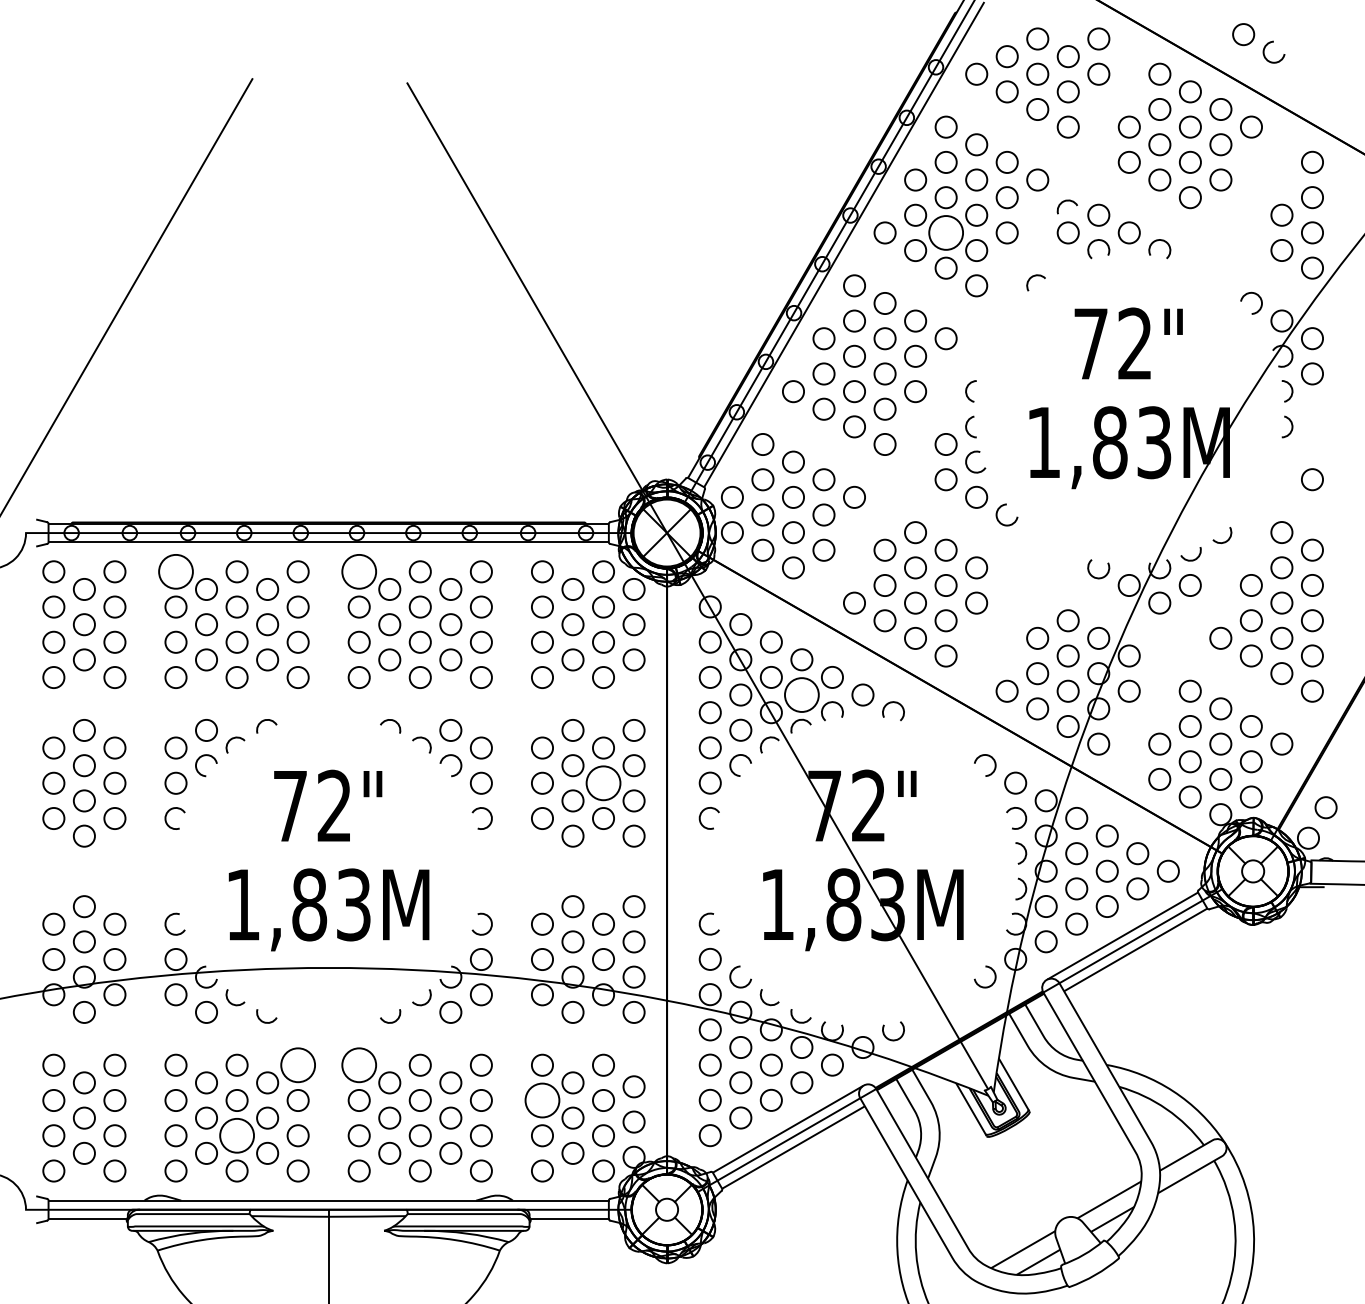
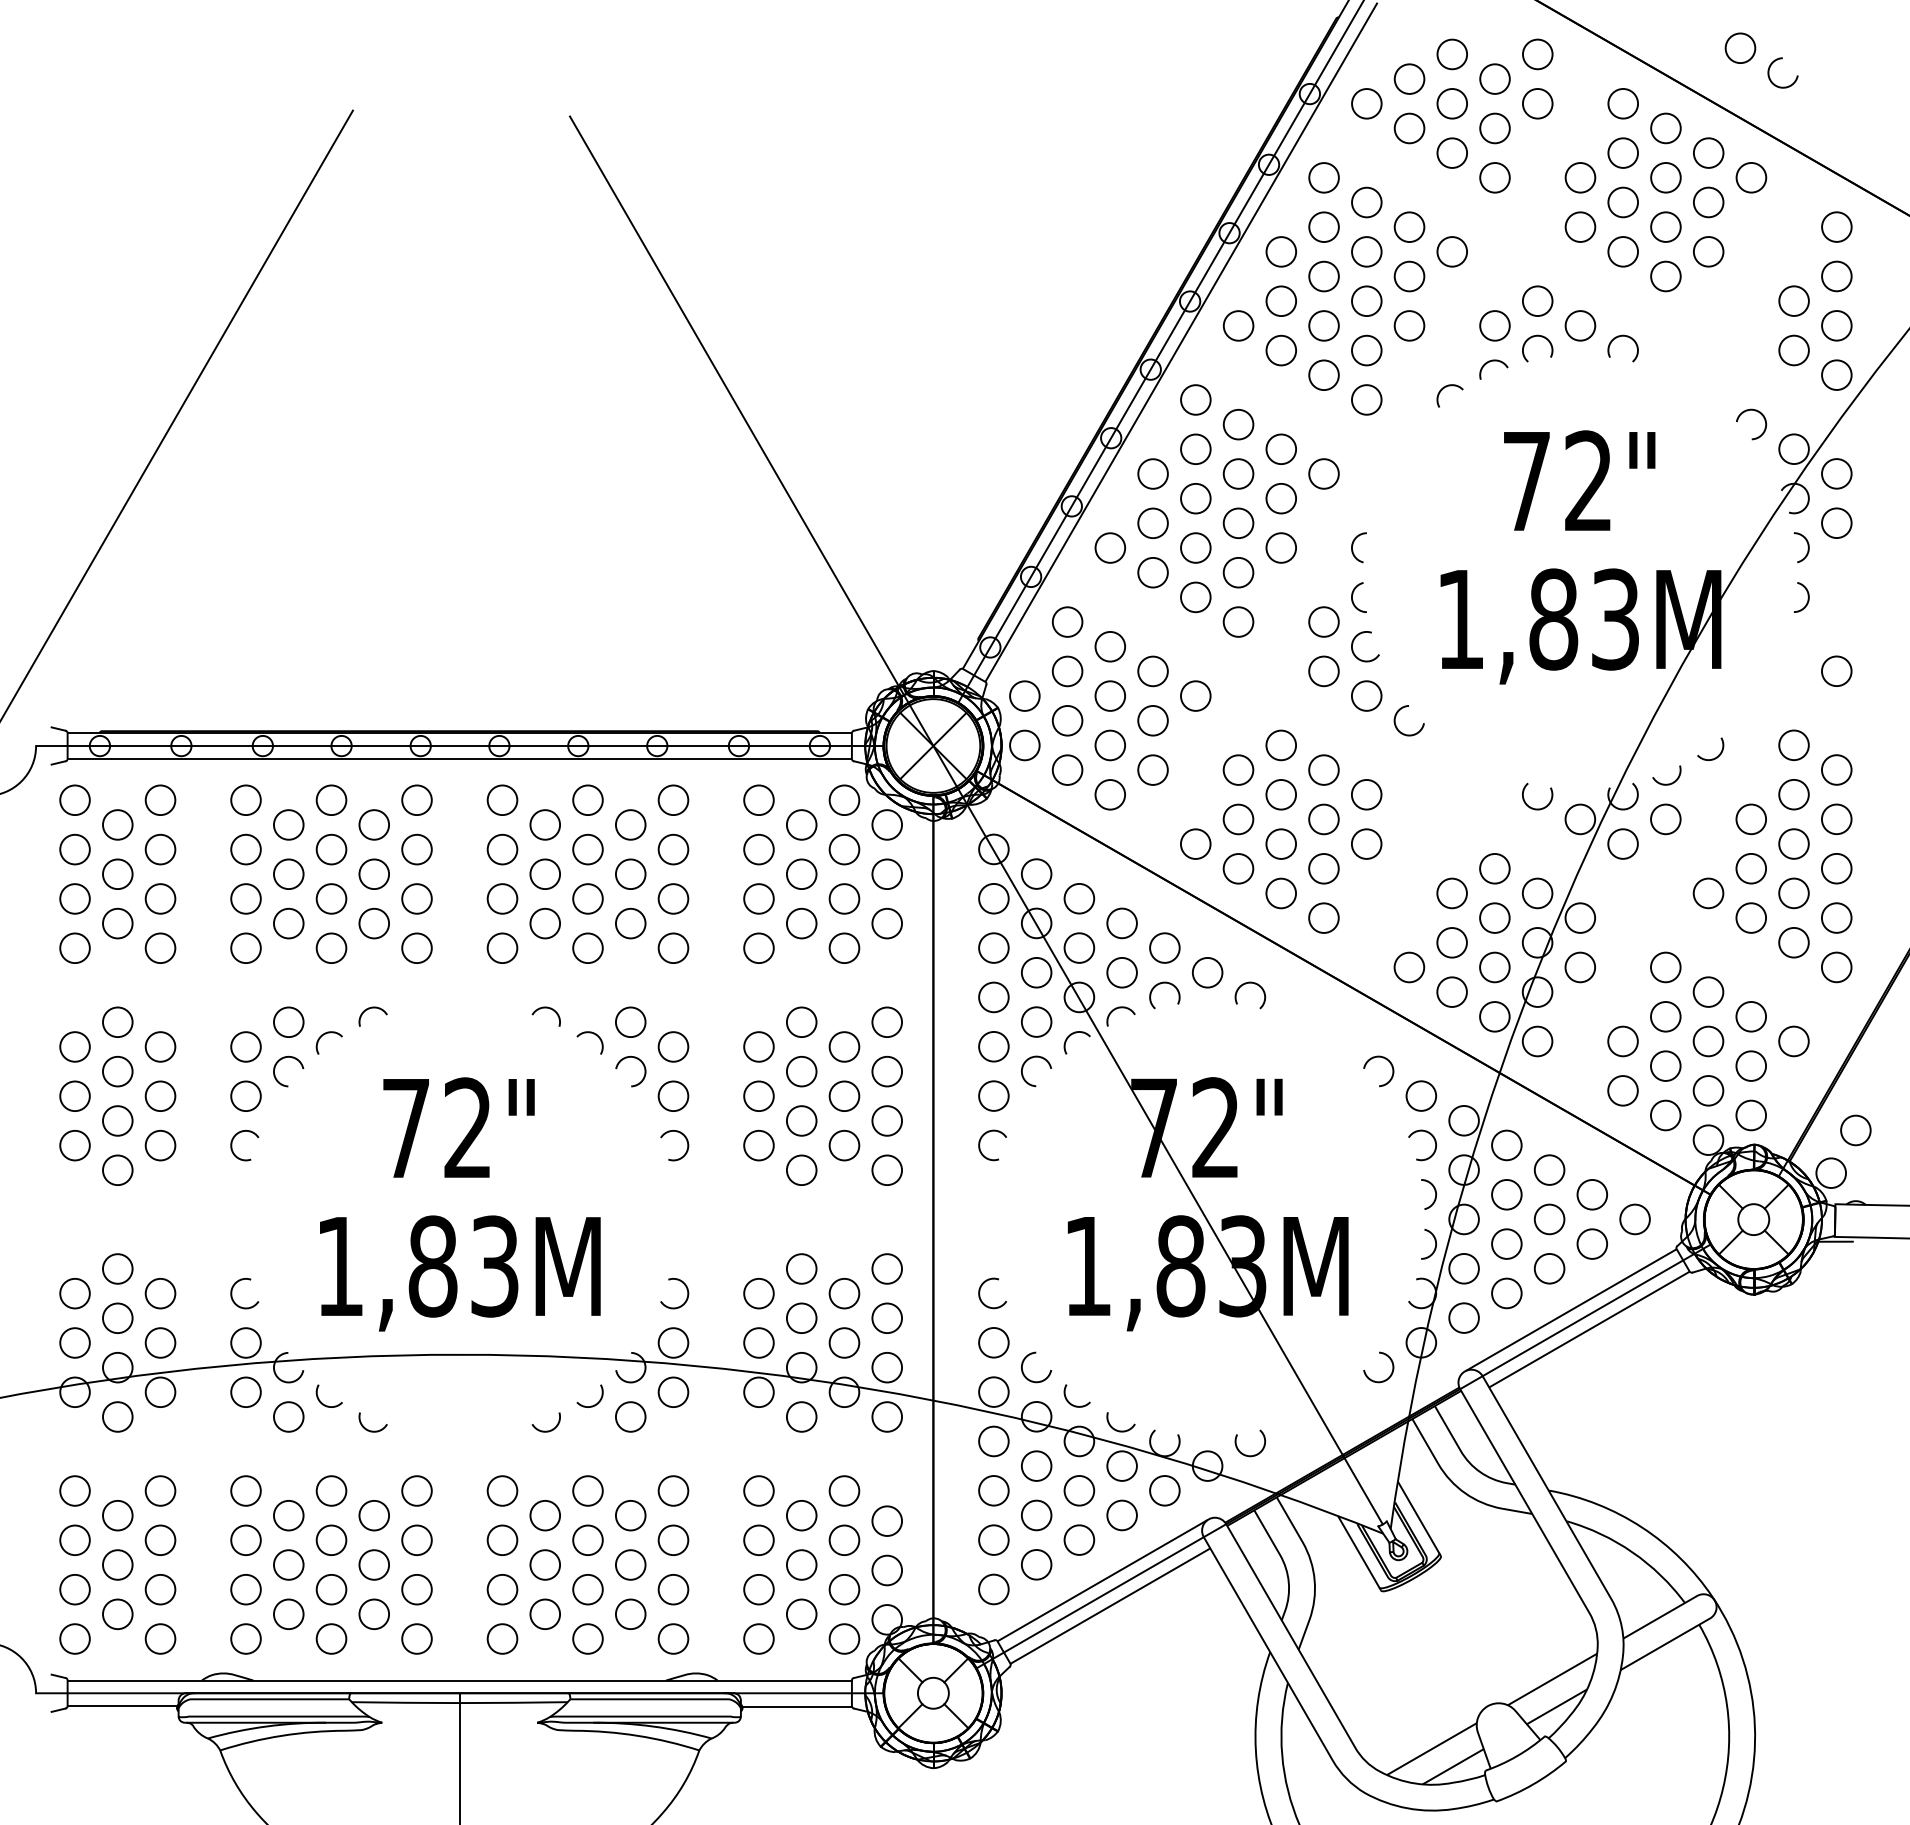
arc: (1065, 201) -> (1490, 362), moved
circle: (945, 232) -> (1323, 325), size x0.62
circle: (175, 571) -> (245, 800), size x0.62
circle: (359, 571) -> (502, 800), size x0.62
circle: (801, 694) -> (1121, 972), size x0.62
circle: (603, 783) -> (844, 1096), size x0.62
circle: (297, 1064) -> (416, 1490), size x0.62
circle: (359, 1064) -> (502, 1490), size x0.62
circle: (542, 1100) -> (758, 1540), size x0.62
circle: (237, 1135) -> (331, 1589), size x0.62

